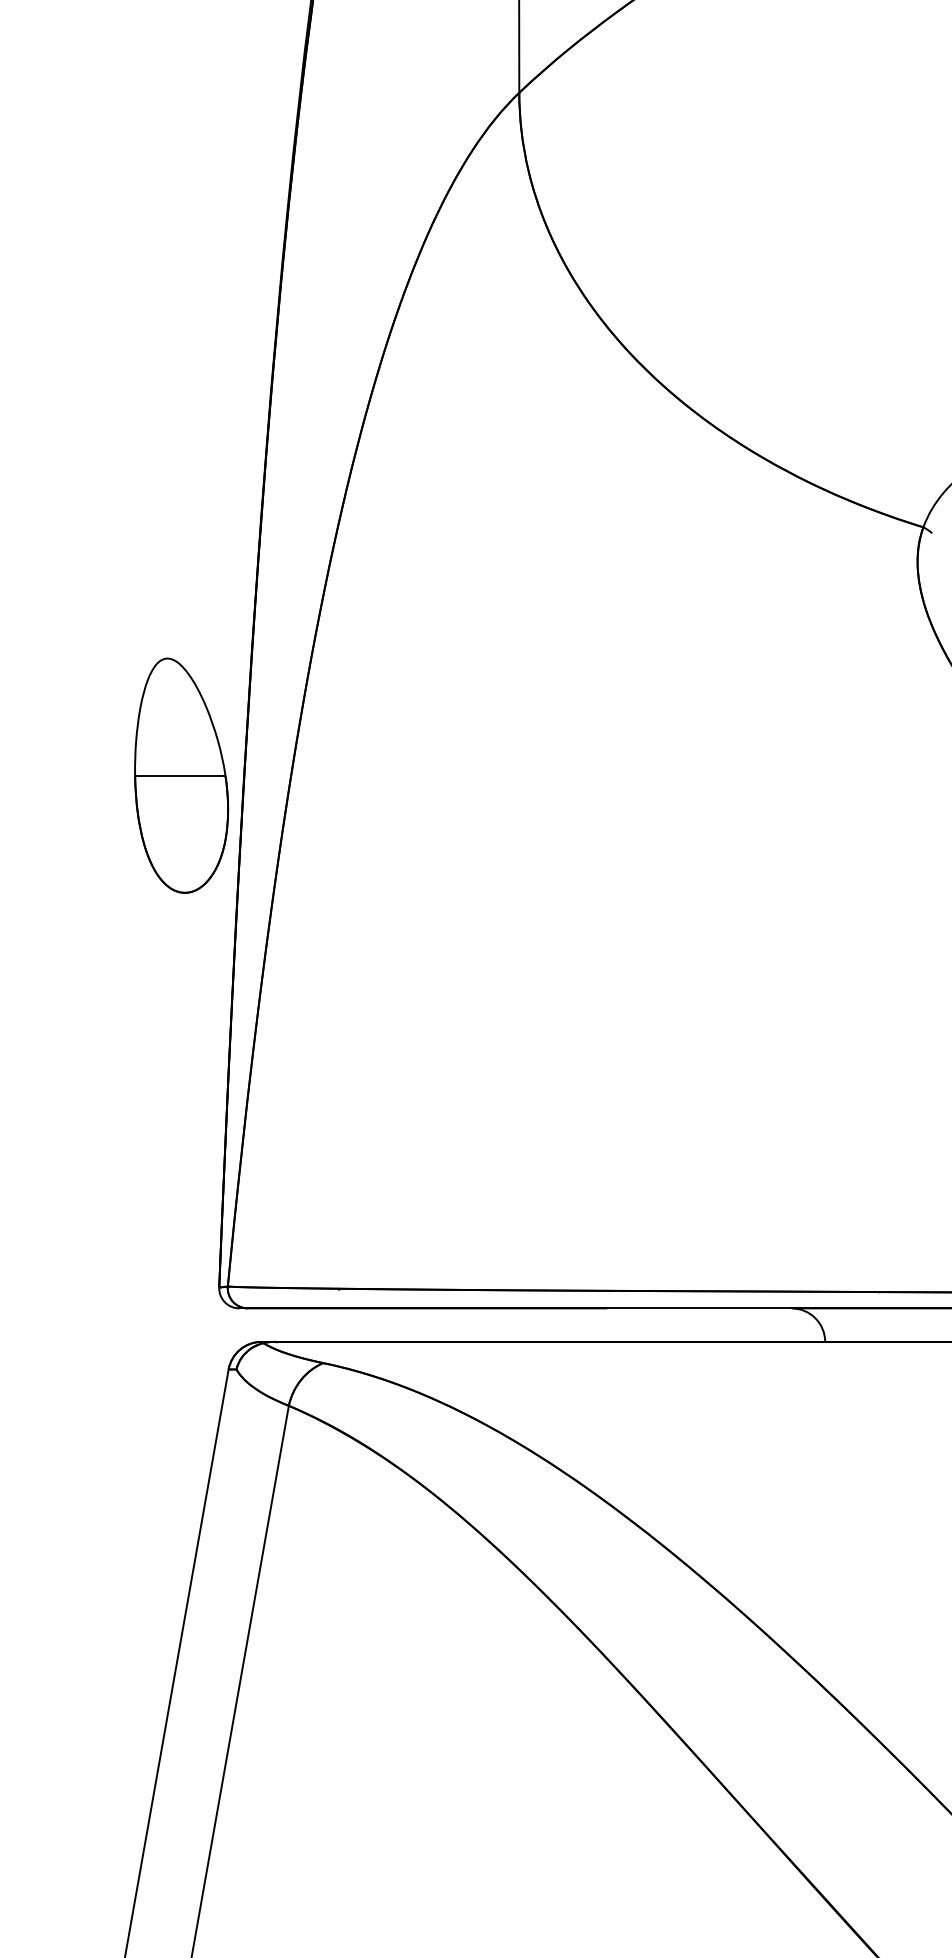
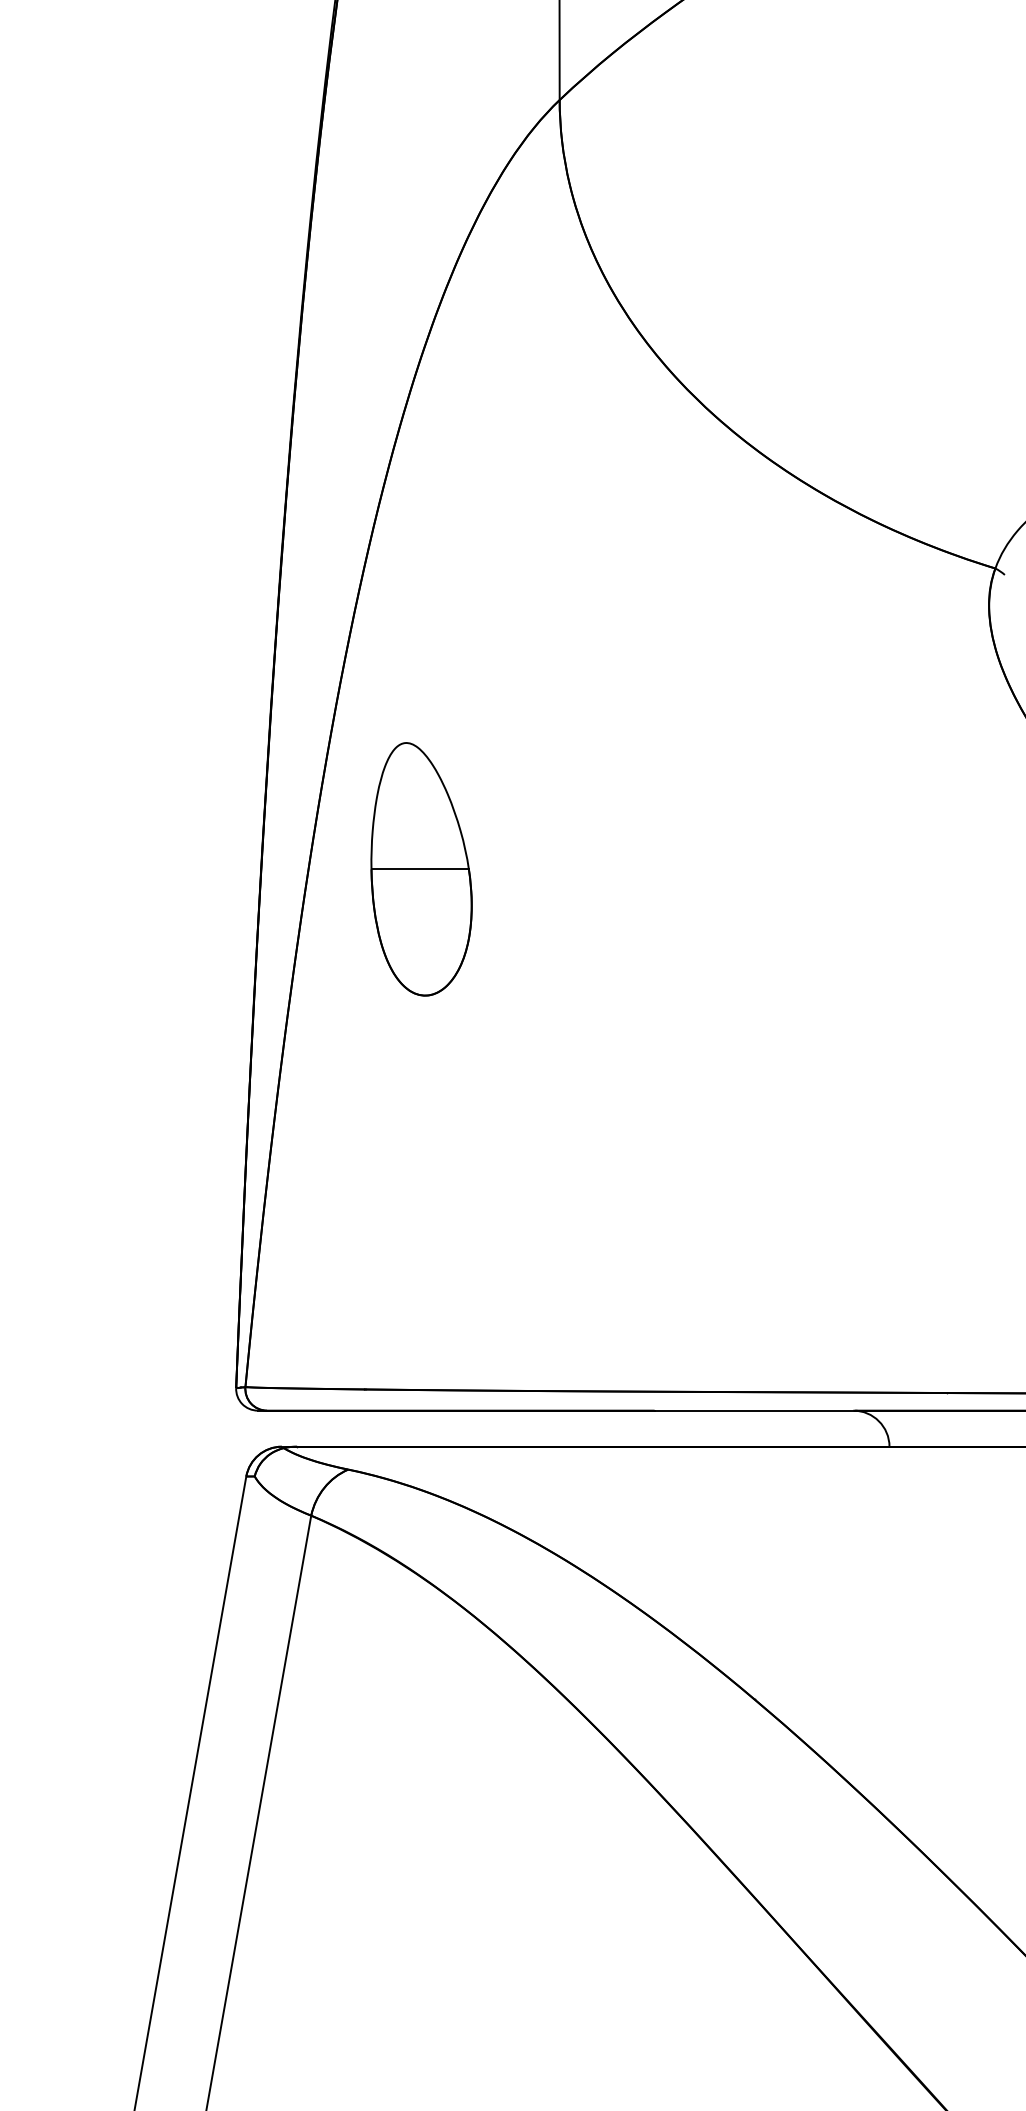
part: (181, 775) -> (421, 869), moved

